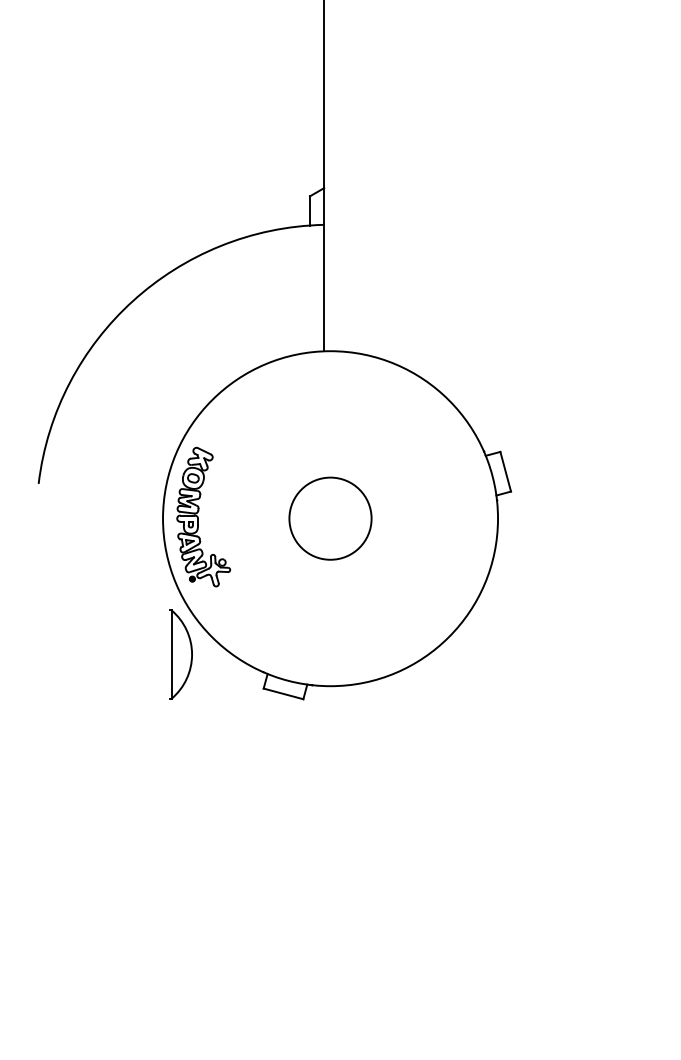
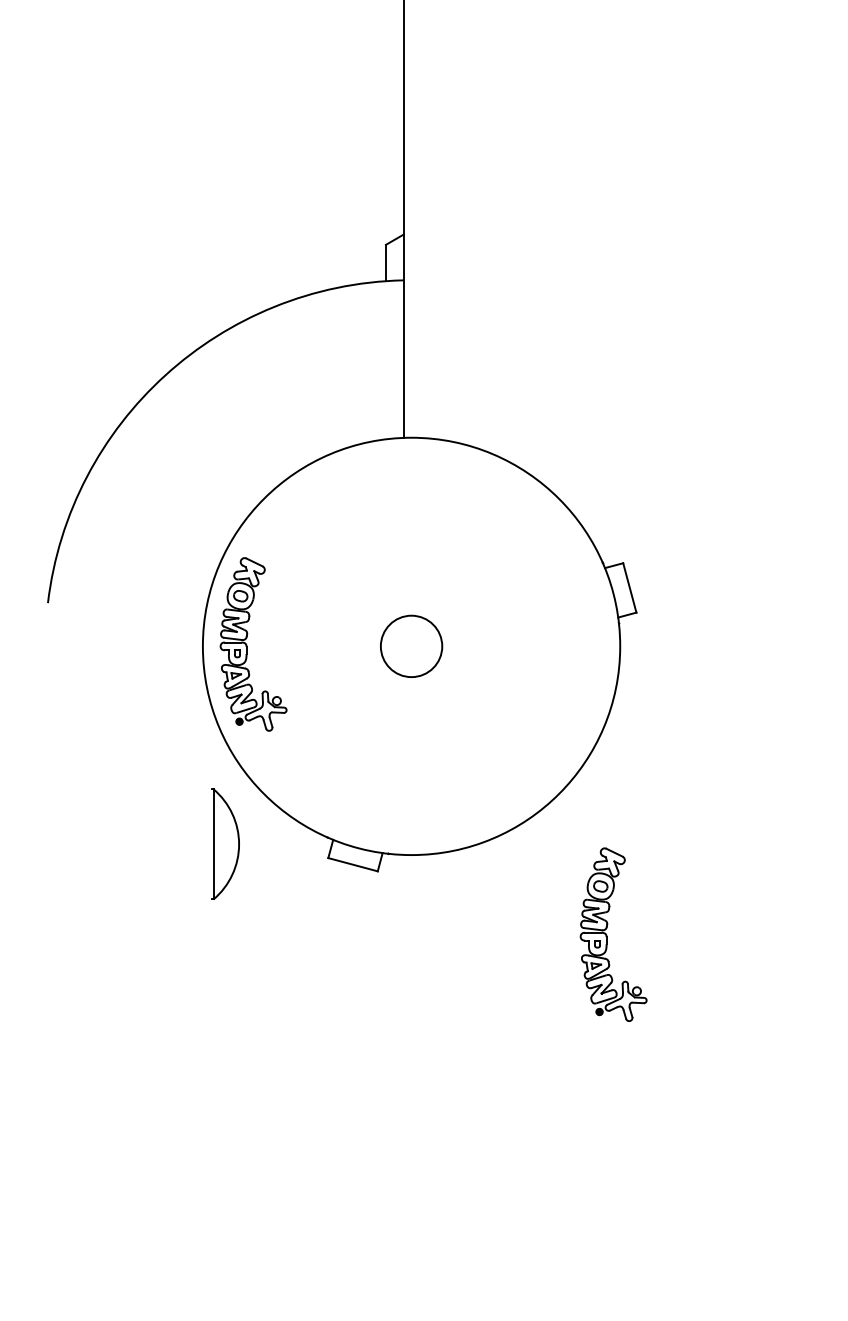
circle: (330, 518) -> (411, 646), size x0.6
part: (180, 654) -> (224, 844), moved
part: (492, 749) -> (613, 933), added

